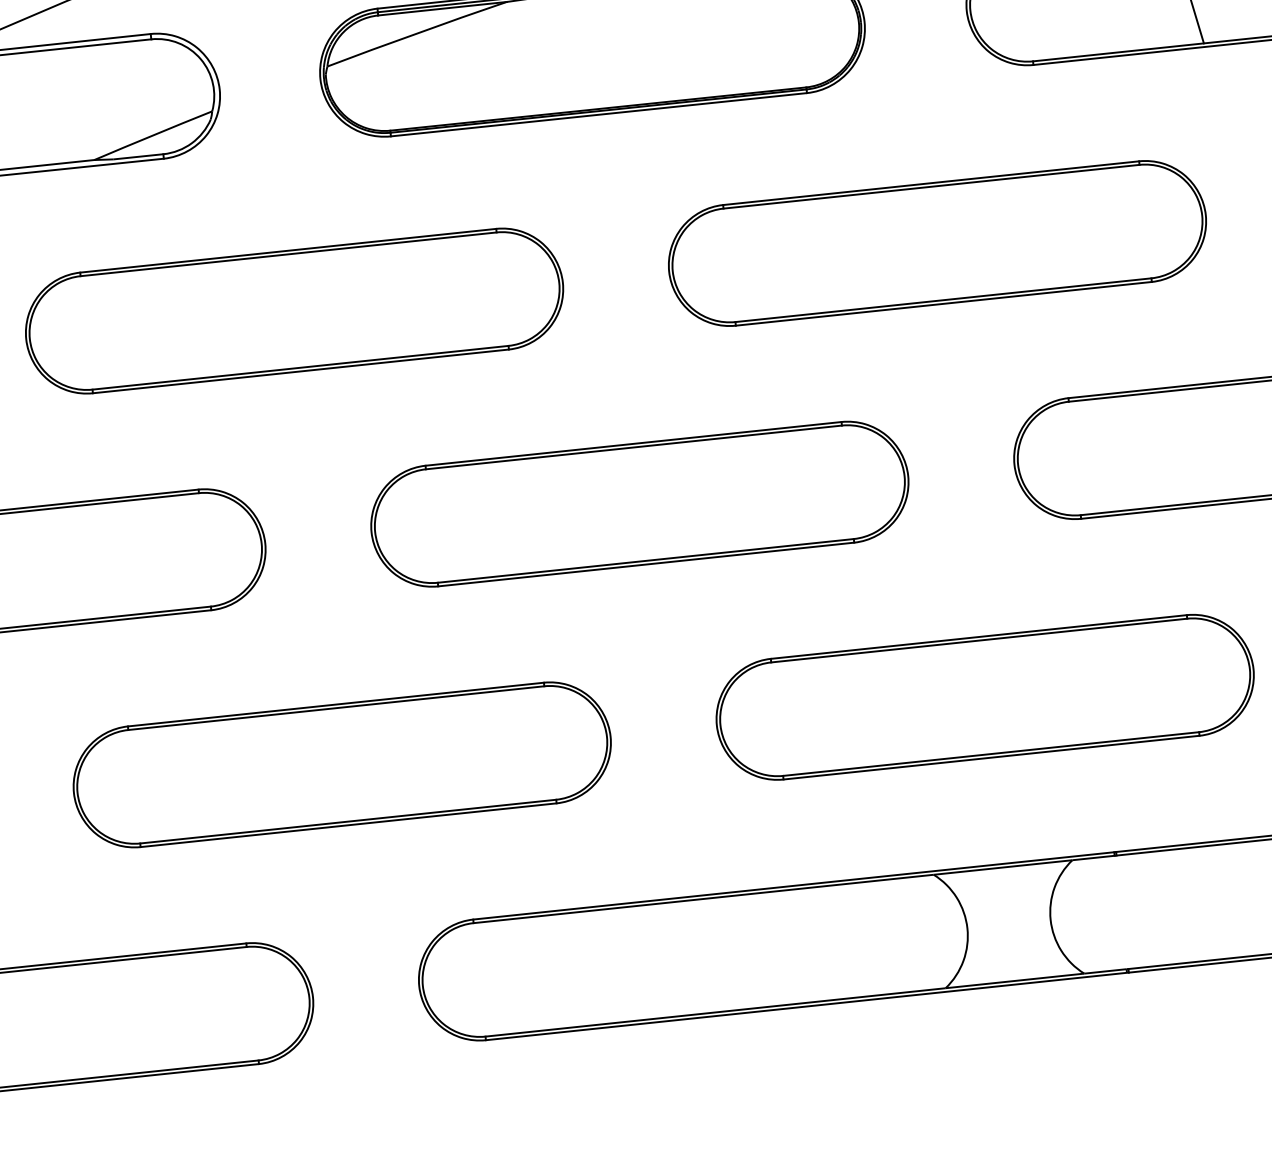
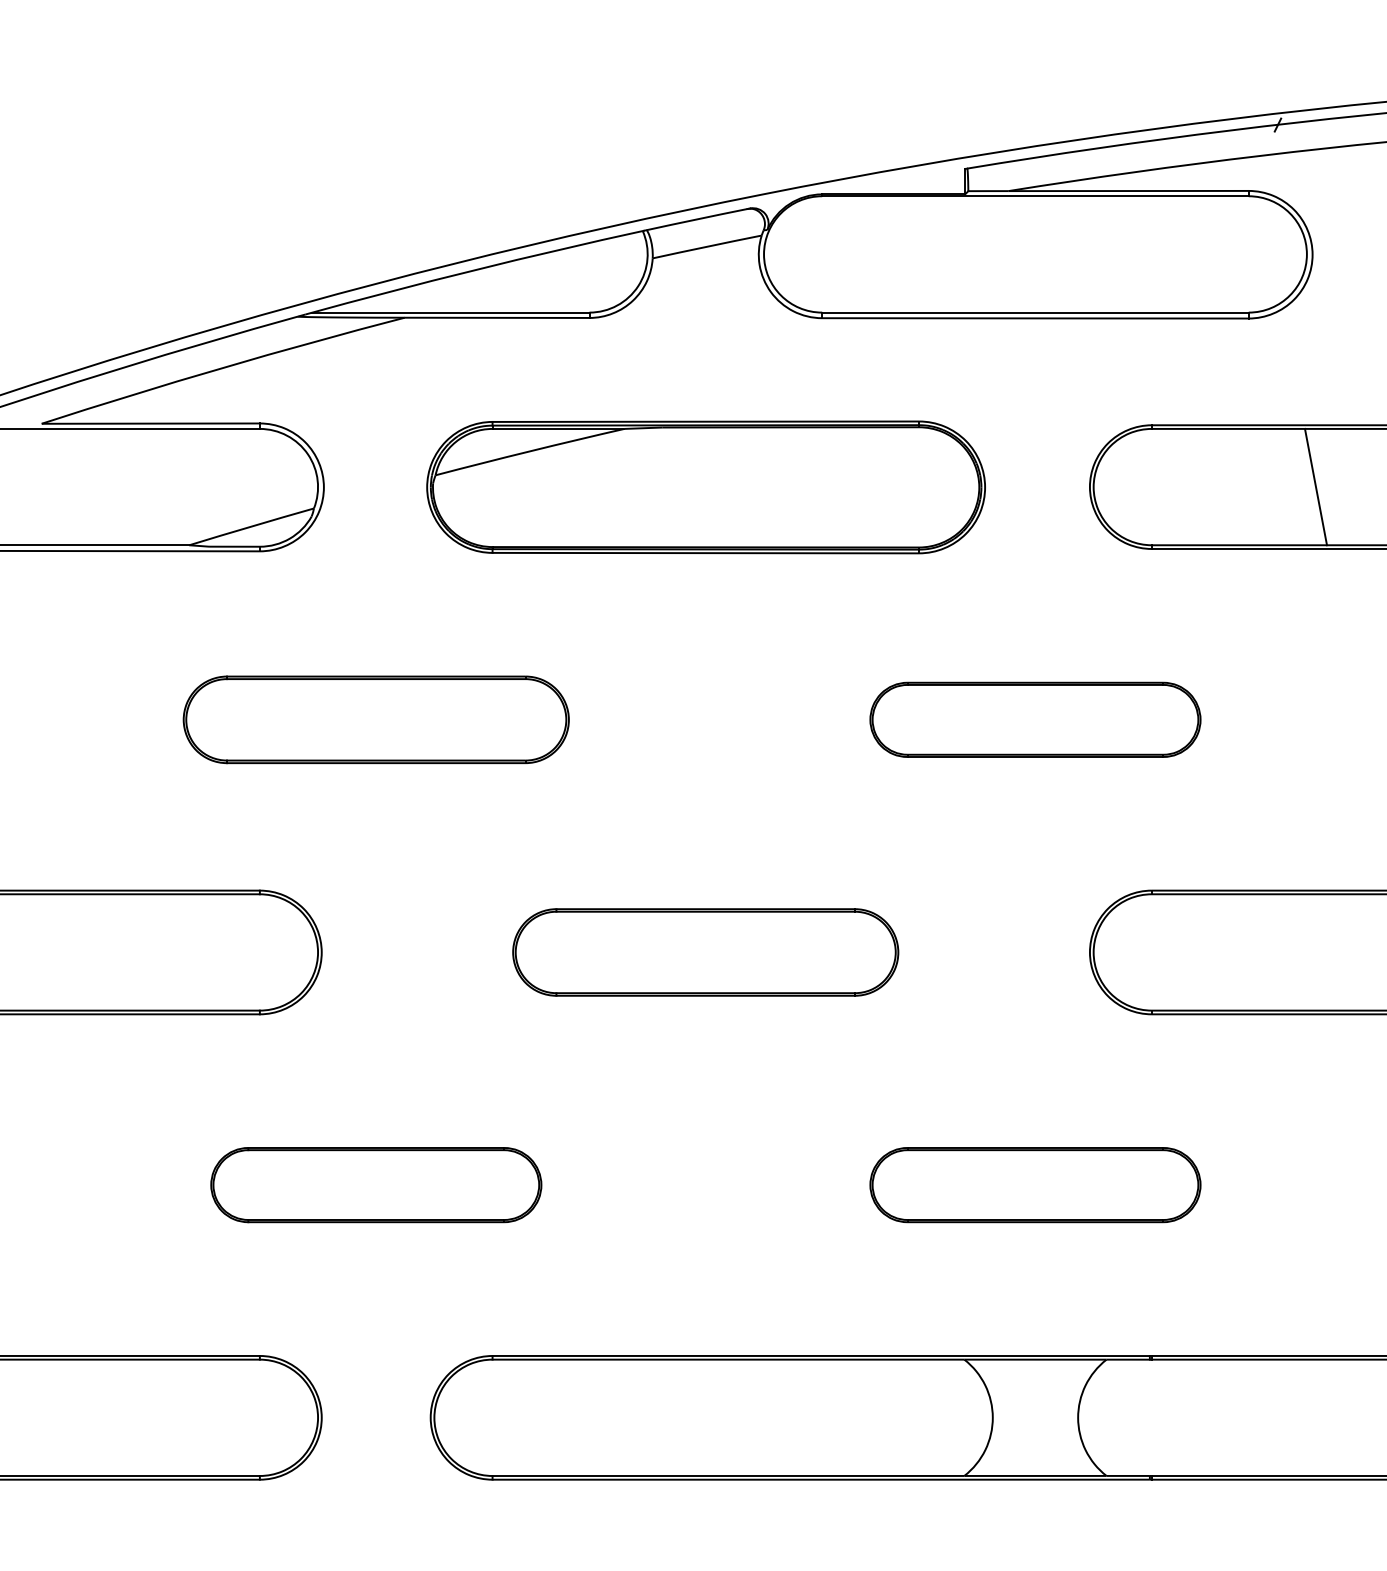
part: (937, 243) -> (1035, 719), size x0.6
part: (294, 310) -> (376, 719), size x0.7
part: (639, 504) -> (705, 952), size x0.7
part: (985, 696) -> (1035, 1184), size x0.6
part: (342, 764) -> (376, 1184), size x0.6

